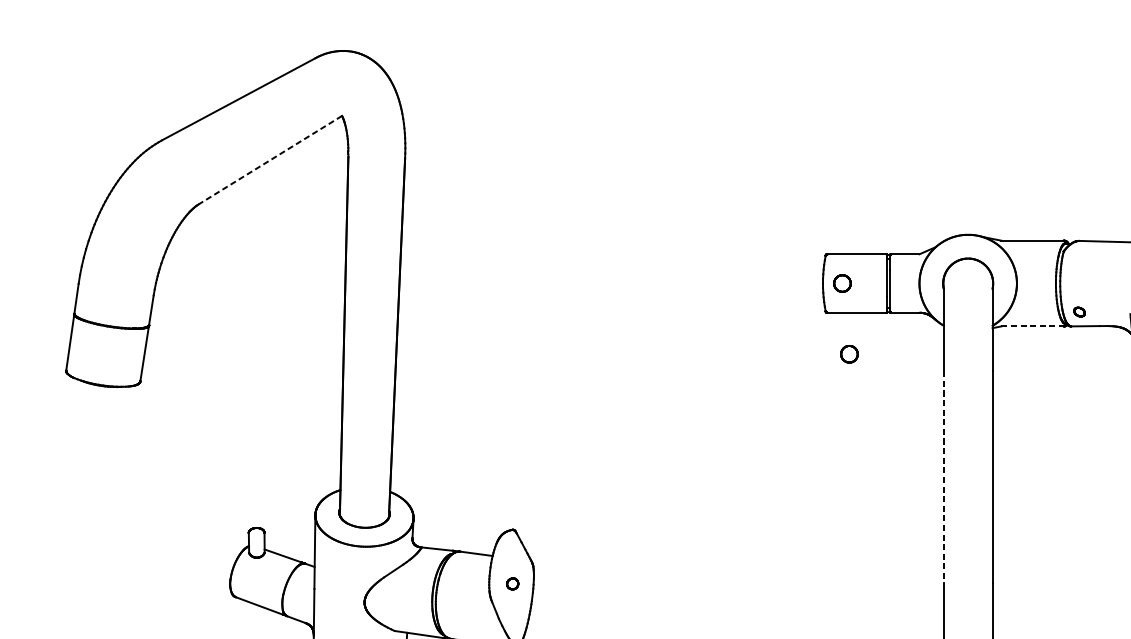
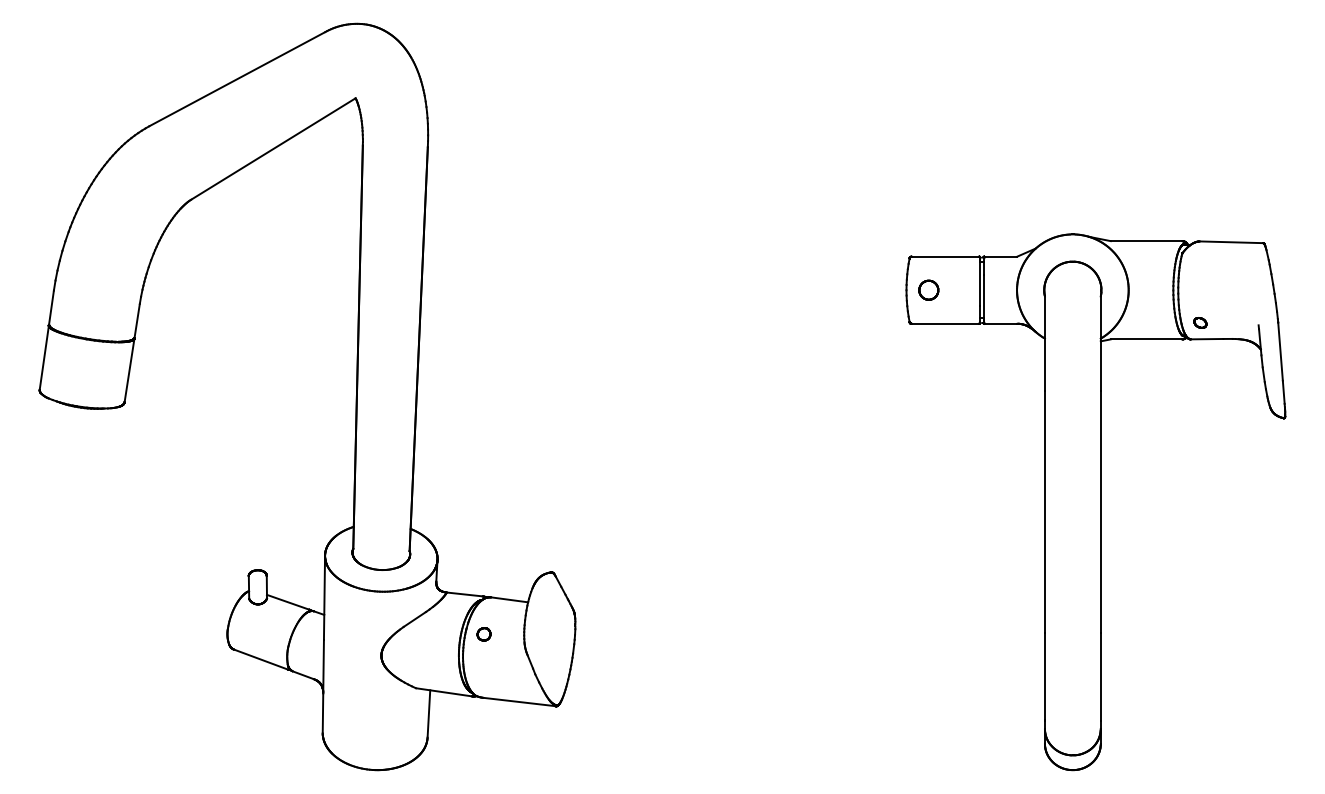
line: (270, 159) -> (273, 148), dashed -> solid
line: (1032, 326) -> (1146, 339), dashed -> solid
part: (849, 353) -> (936, 370), removed
line: (943, 477) -> (1044, 512), dashed -> solid
part: (512, 584) -> (483, 634), moved

